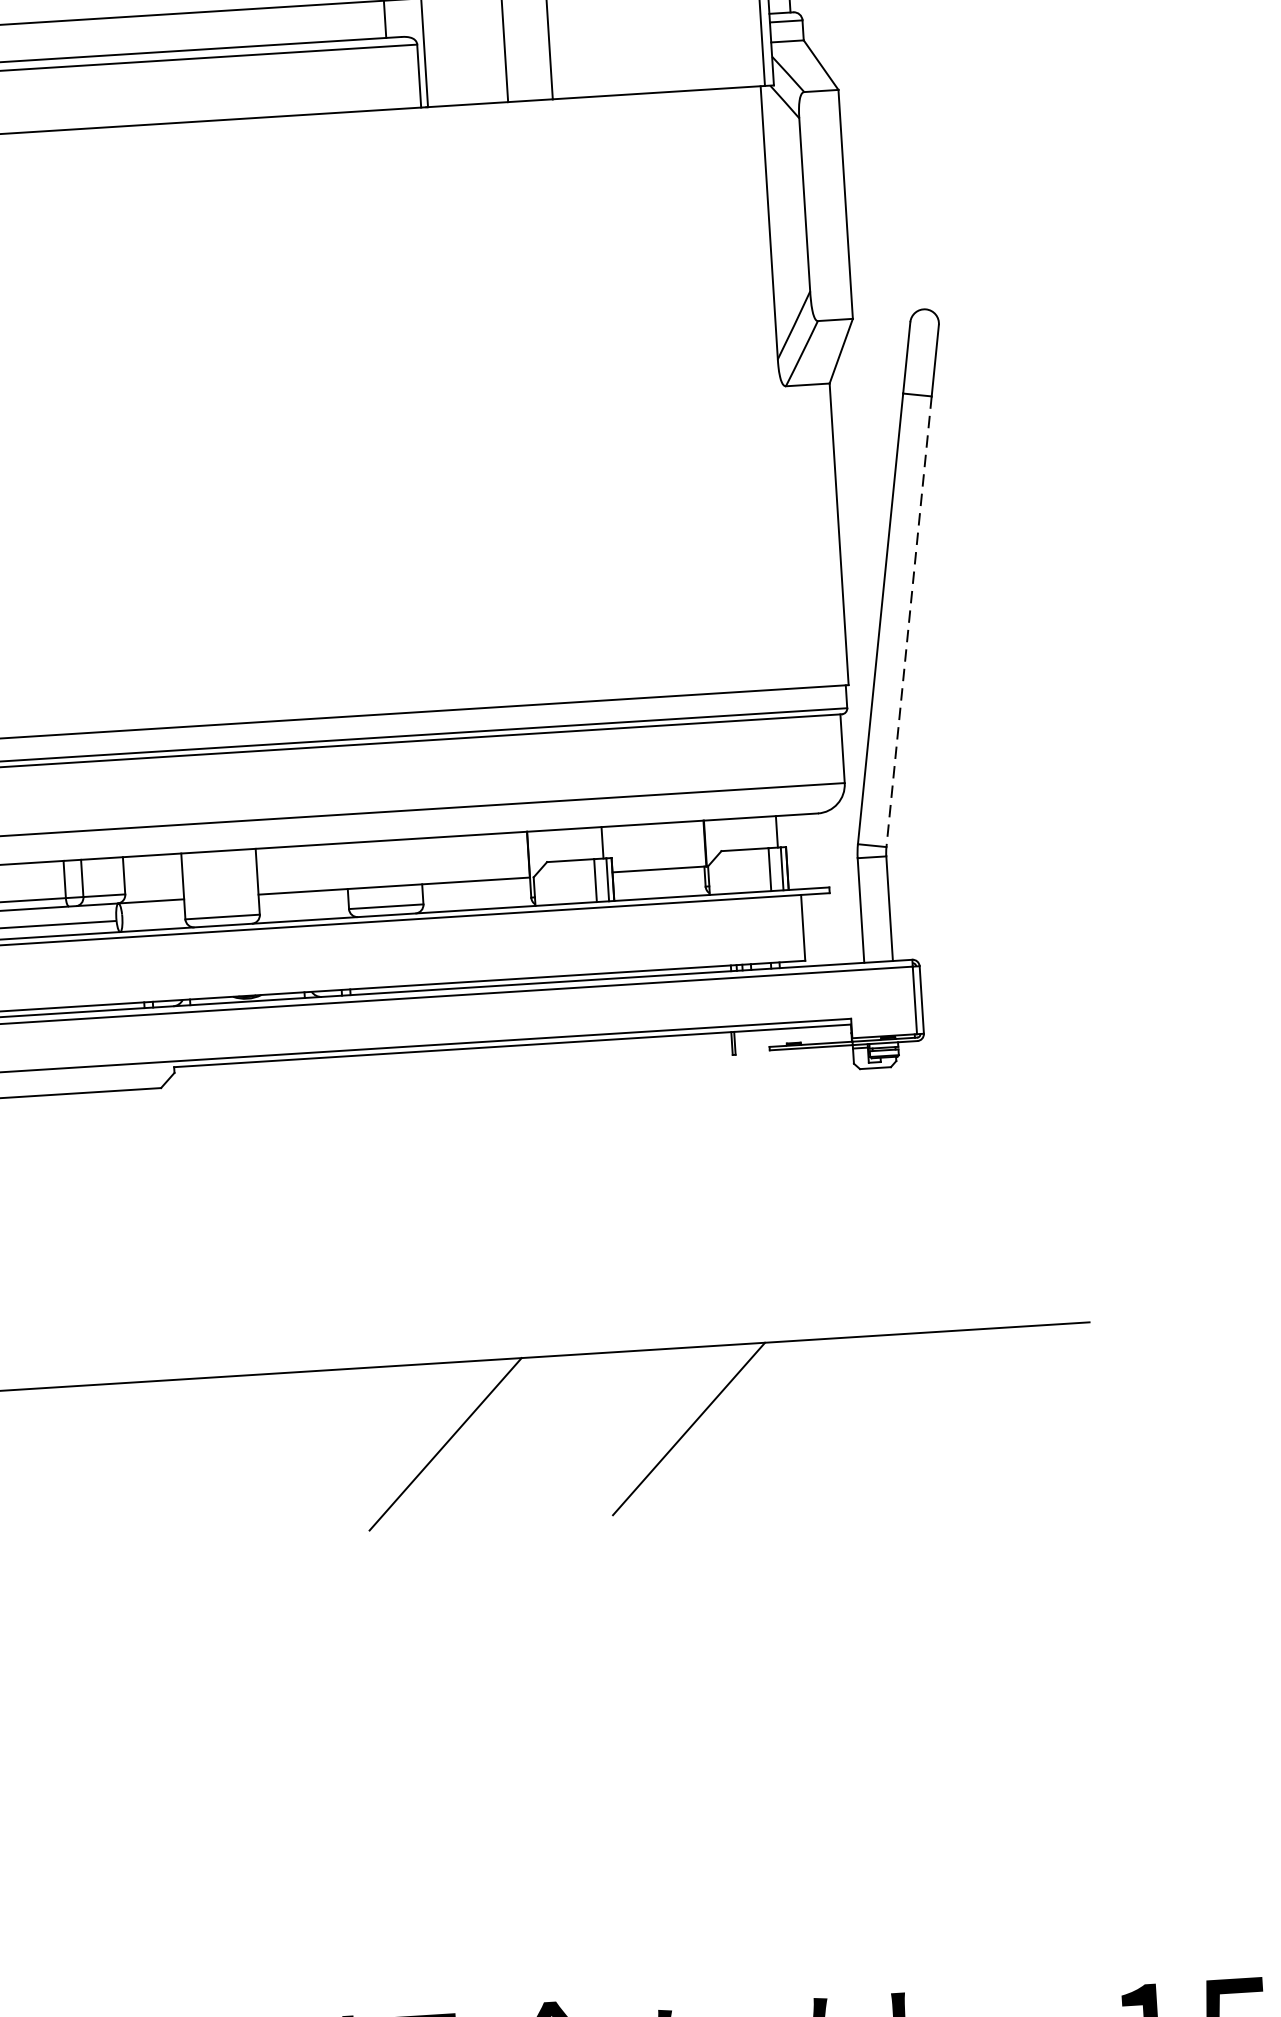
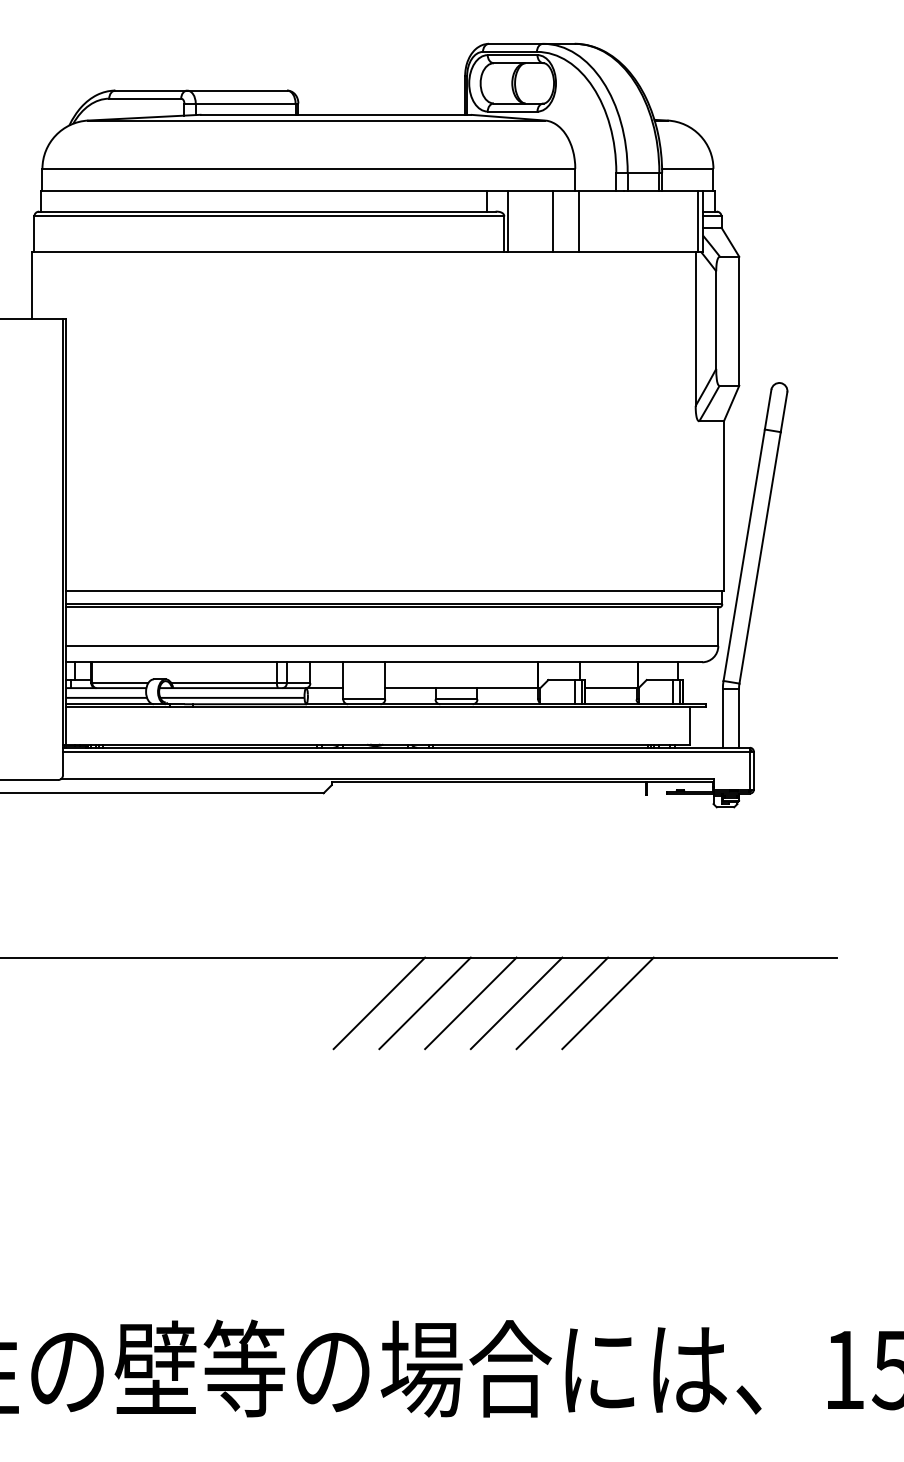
line: (909, 622) -> (760, 558), dashed -> solid
line: (608, 1434) -> (562, 1003), added
line: (526, 1439) -> (516, 1003), added
line: (363, 1449) -> (424, 1003), added
line: (283, 1454) -> (379, 1003), added

